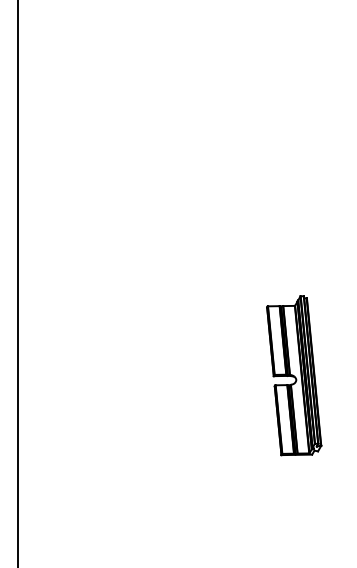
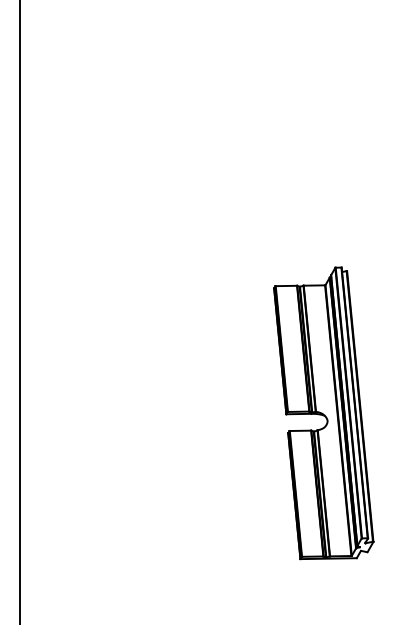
part: (293, 375) -> (323, 413), size x1.67

